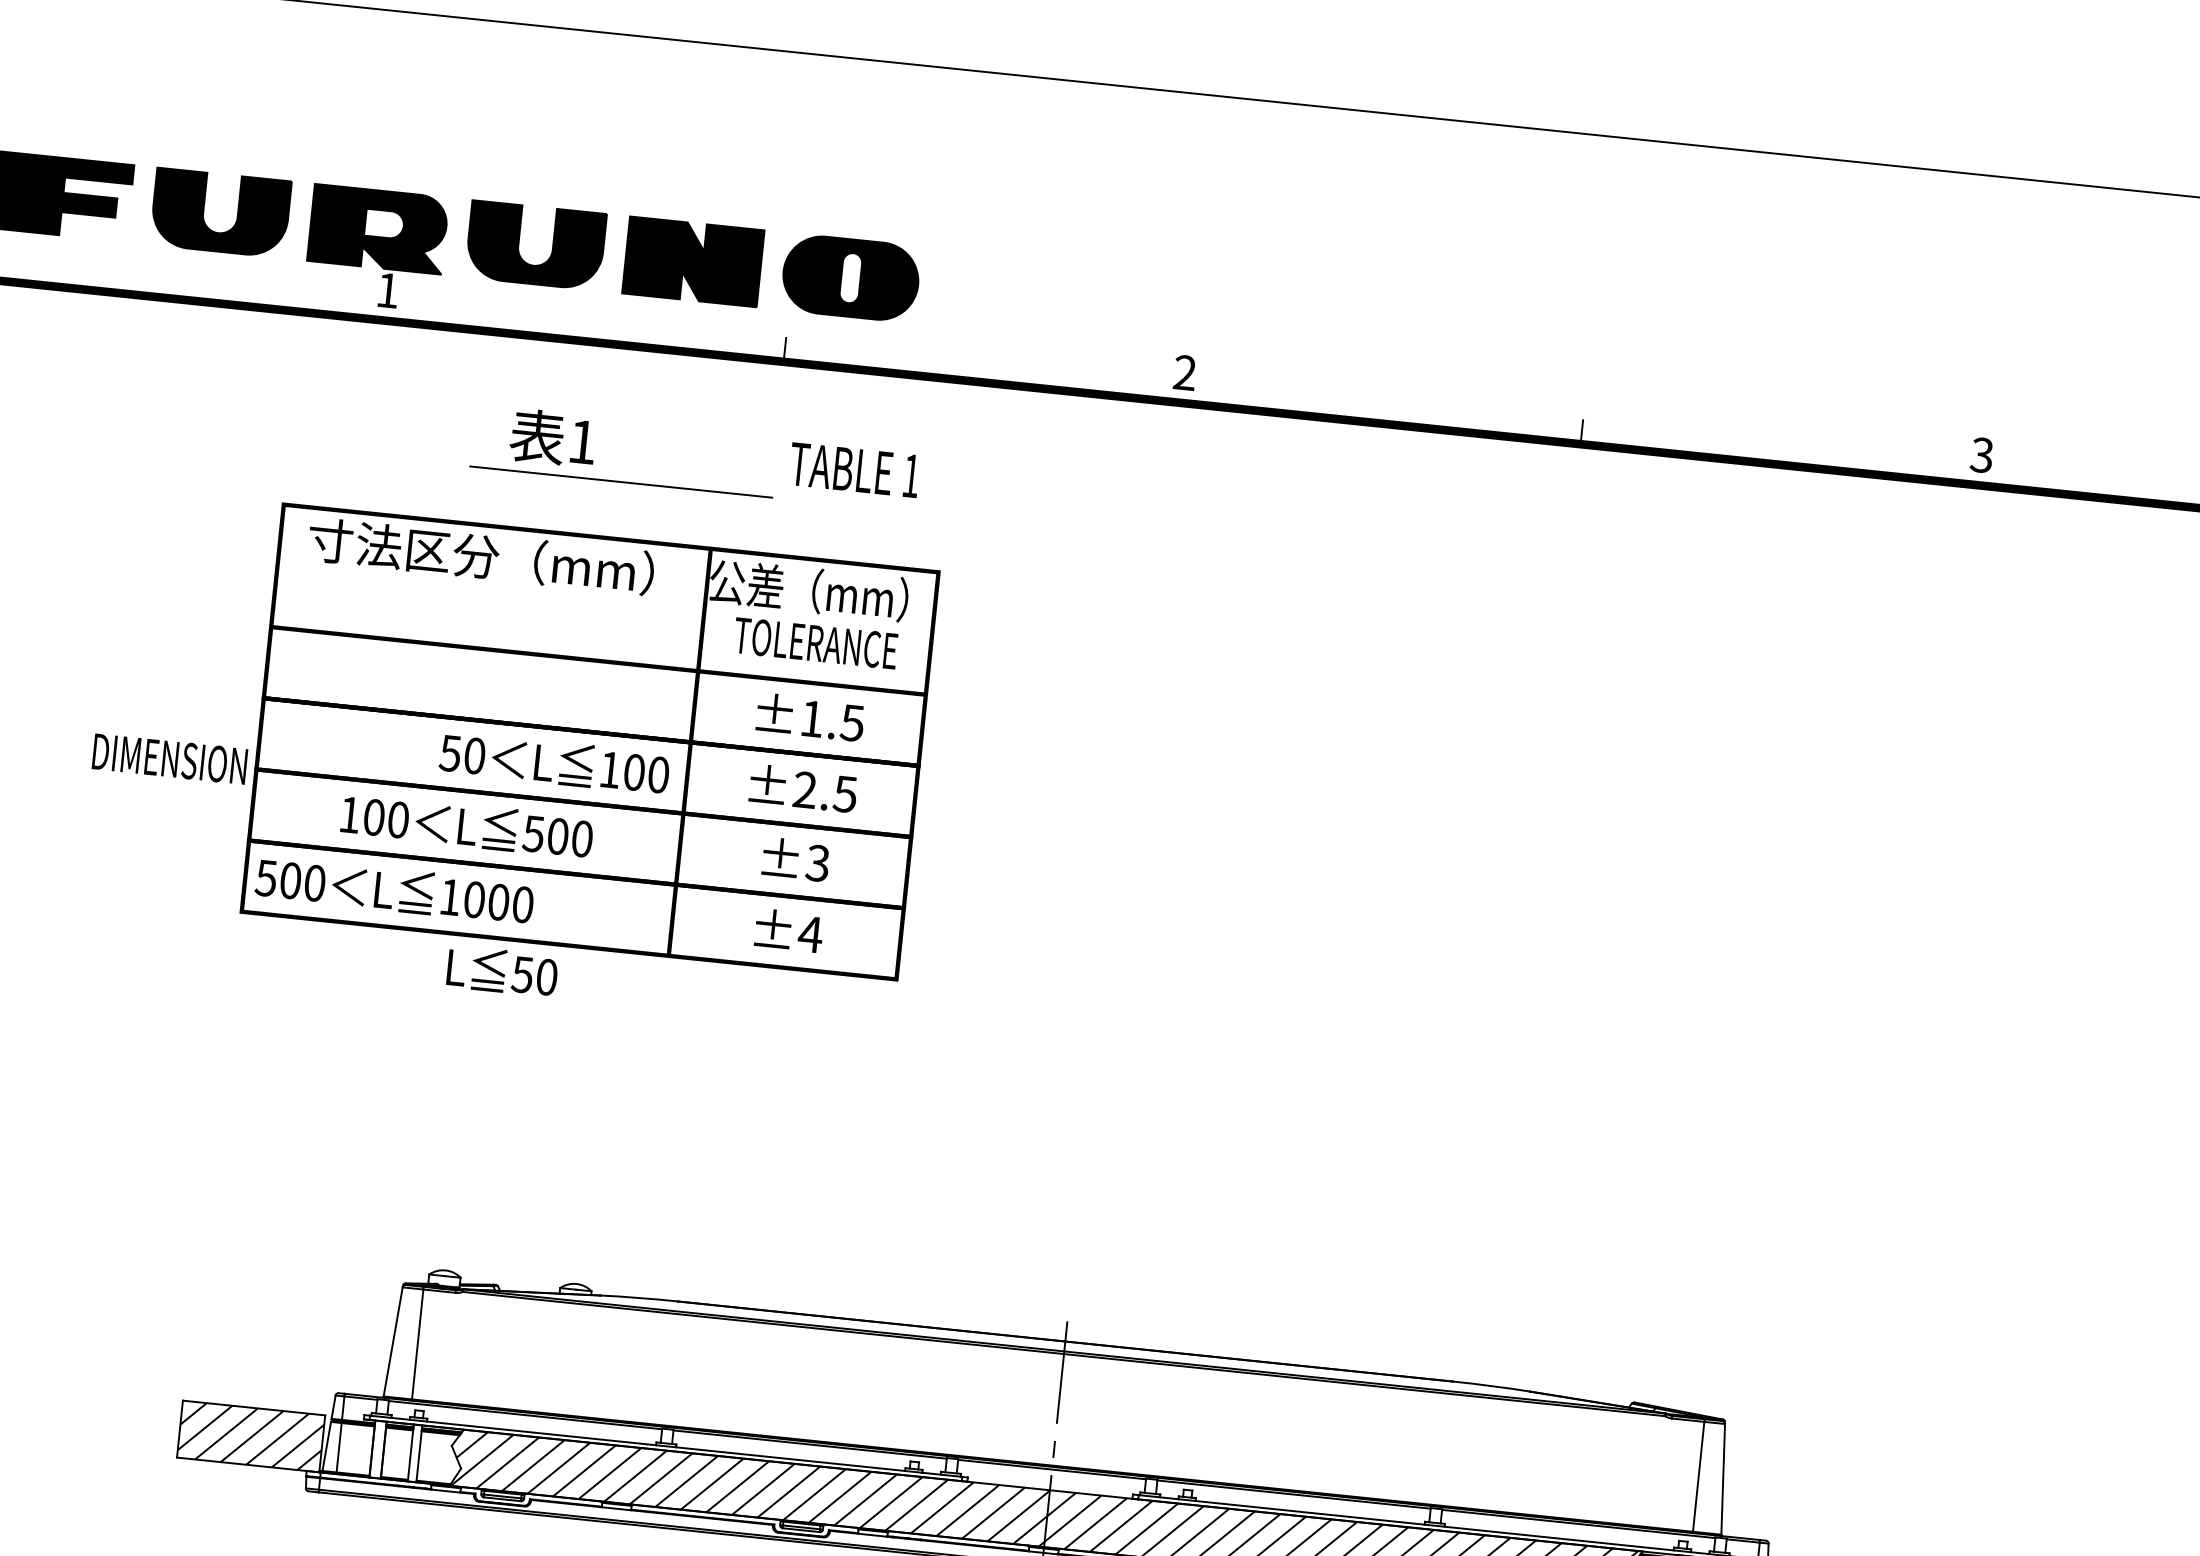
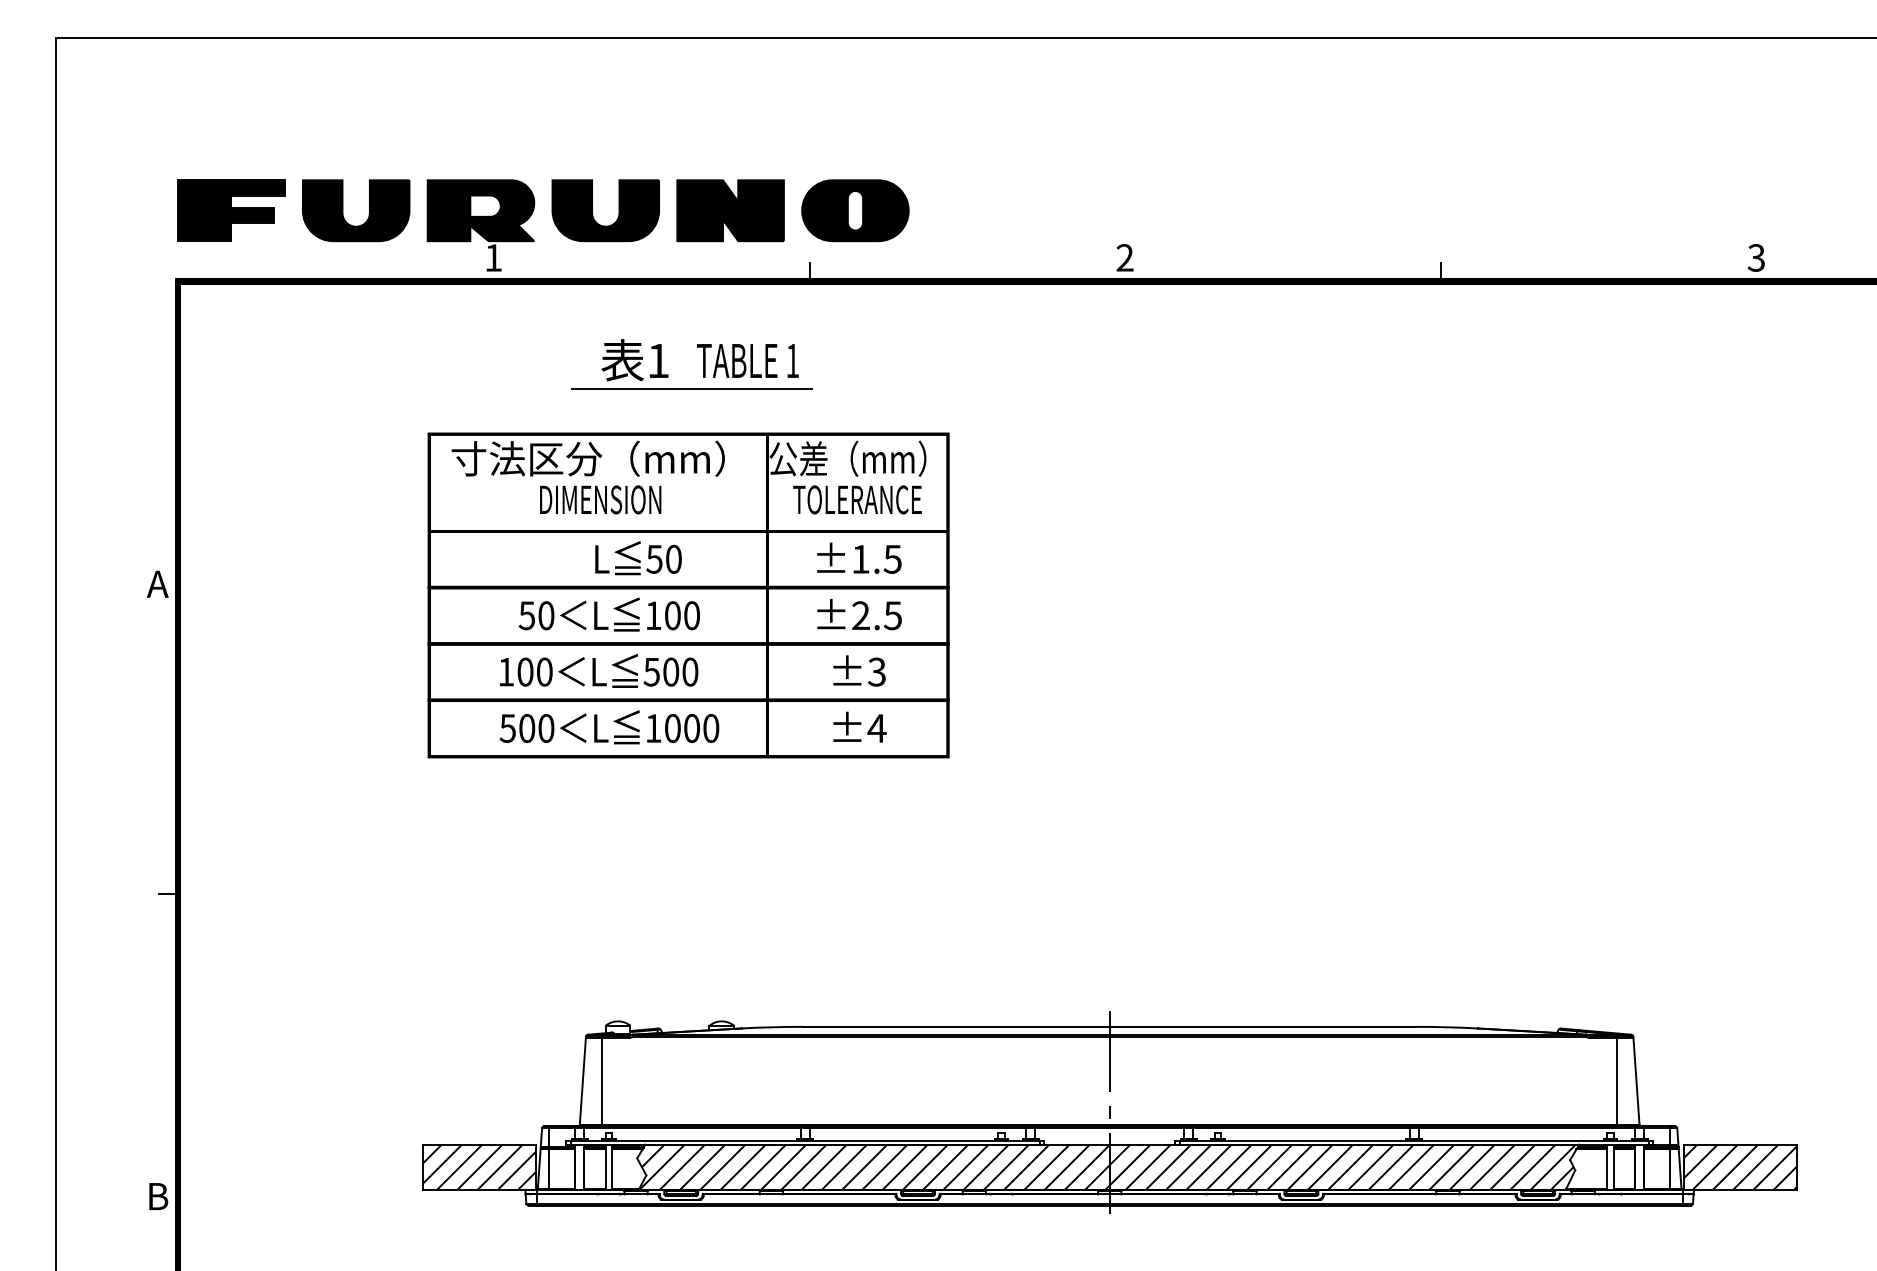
text: (854, 469) -> (747, 360), moved
text: (169, 758) -> (600, 499), moved
text: (553, 762) -> (608, 614), moved
text: (394, 890) -> (609, 727), moved
text: (502, 971) -> (638, 558), moved

